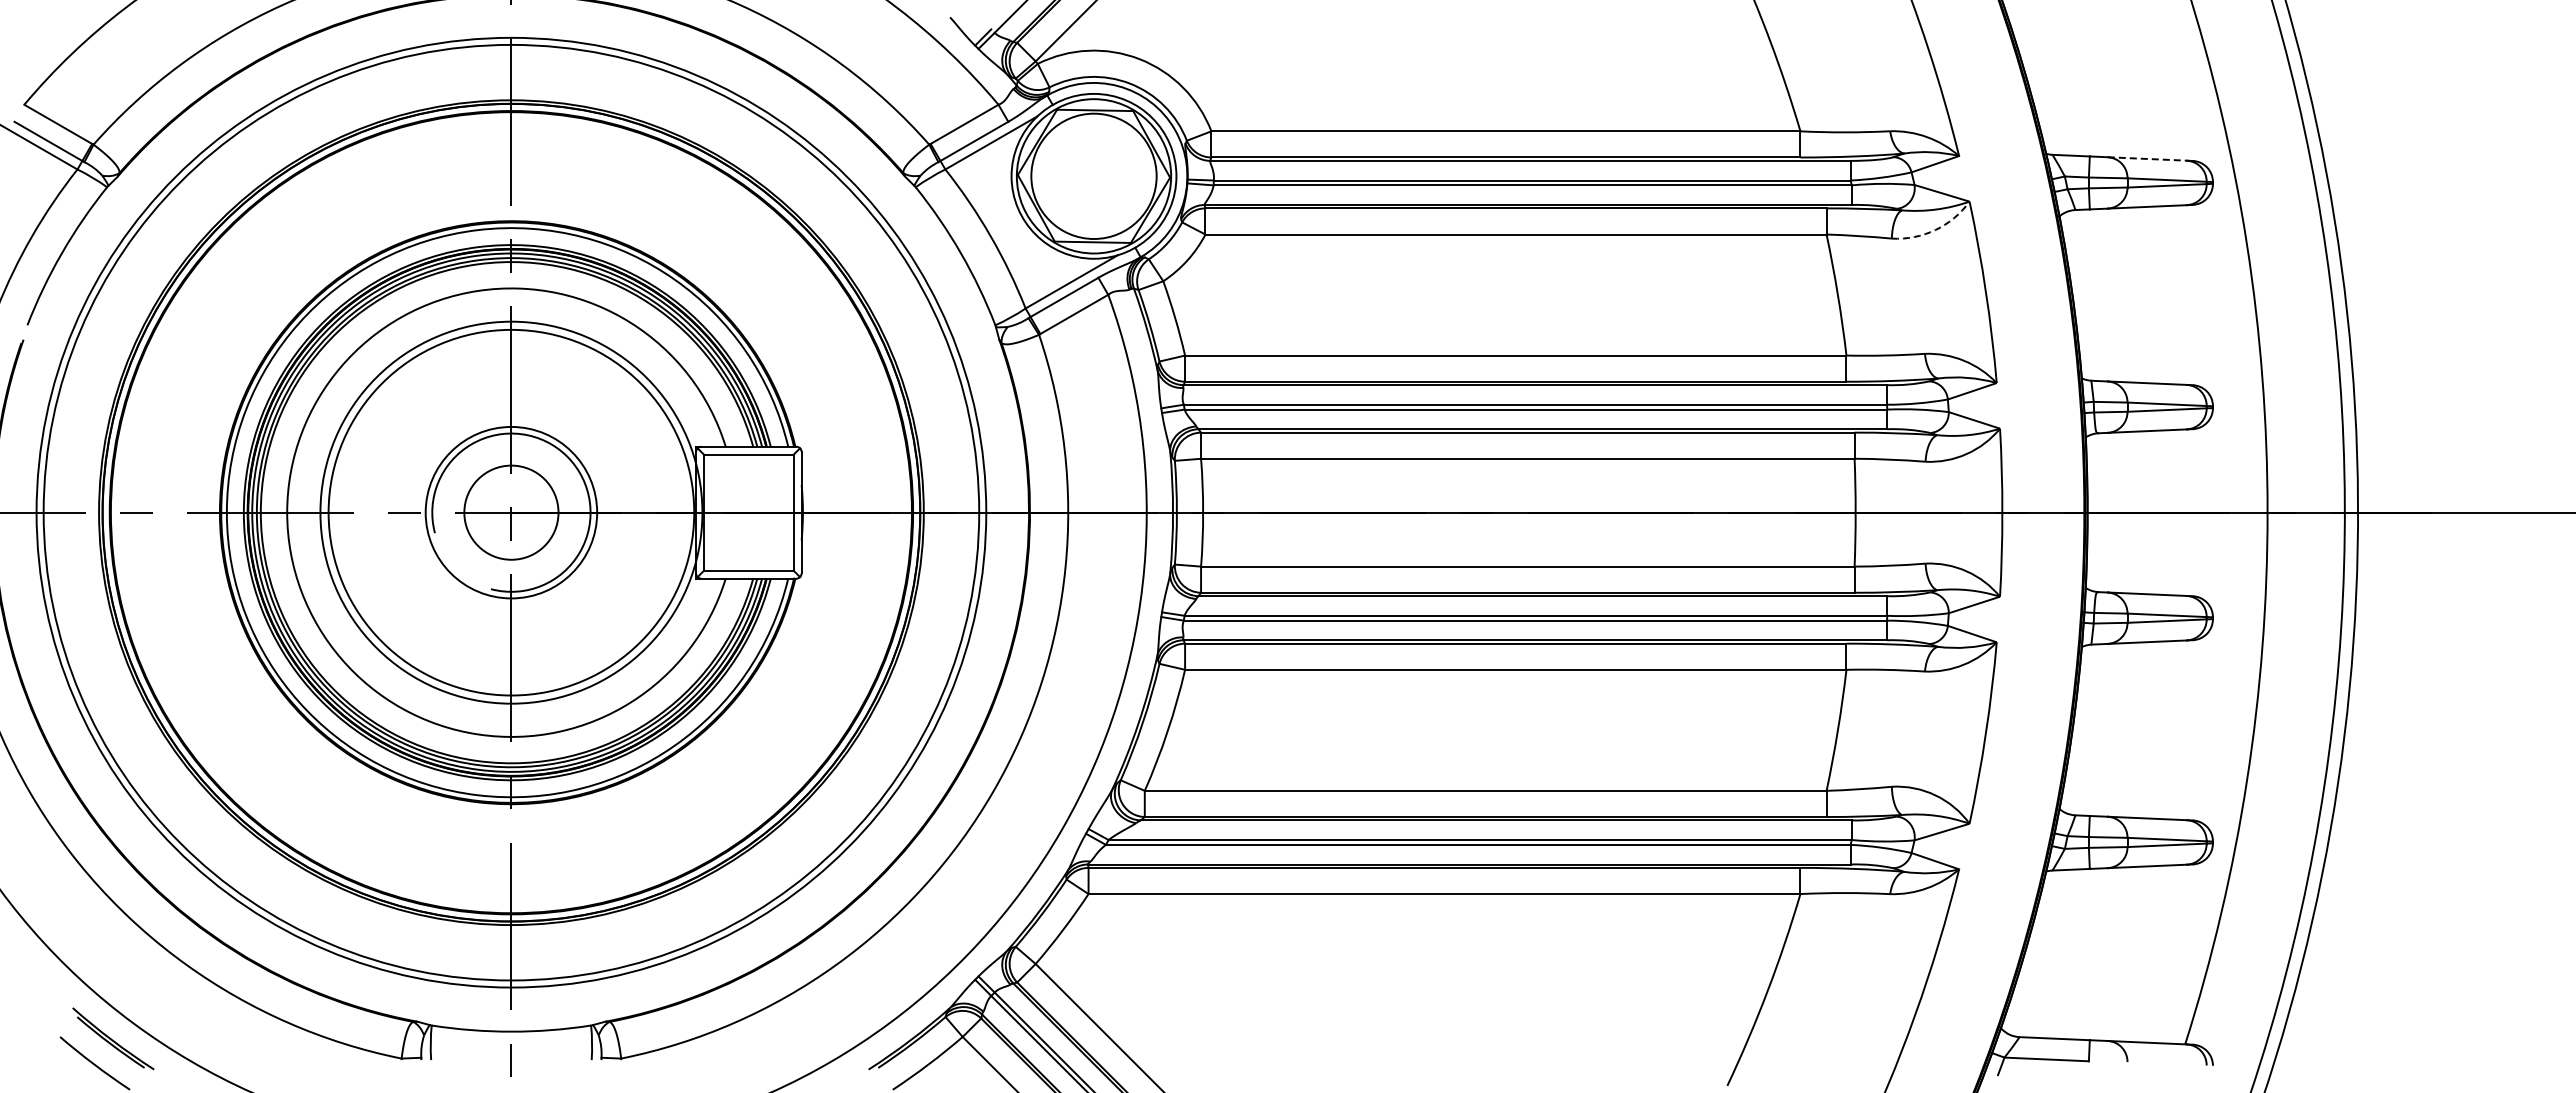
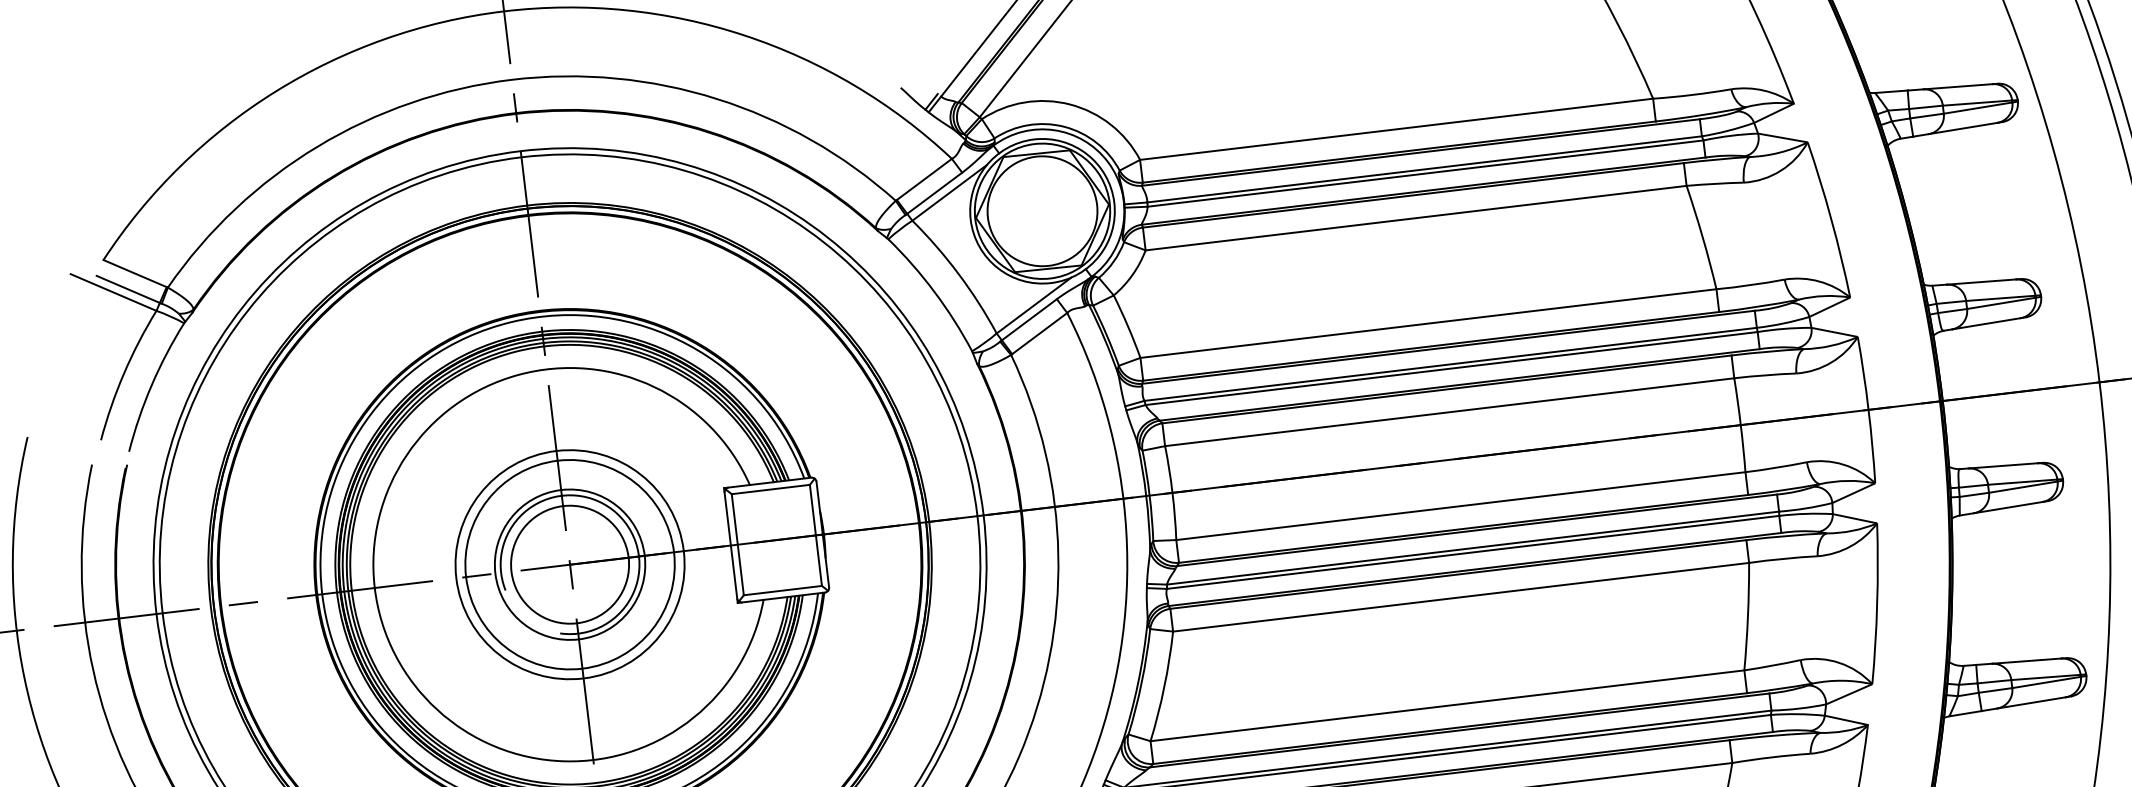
line: (2147, 158) -> (1958, 86), dashed -> solid
arc: (1935, 230) -> (1781, 171), dashed -> solid
circle: (511, 512) -> (570, 564), size x0.62
circle: (511, 512) -> (570, 564), size x0.71
circle: (511, 512) -> (570, 564), size x1.43

